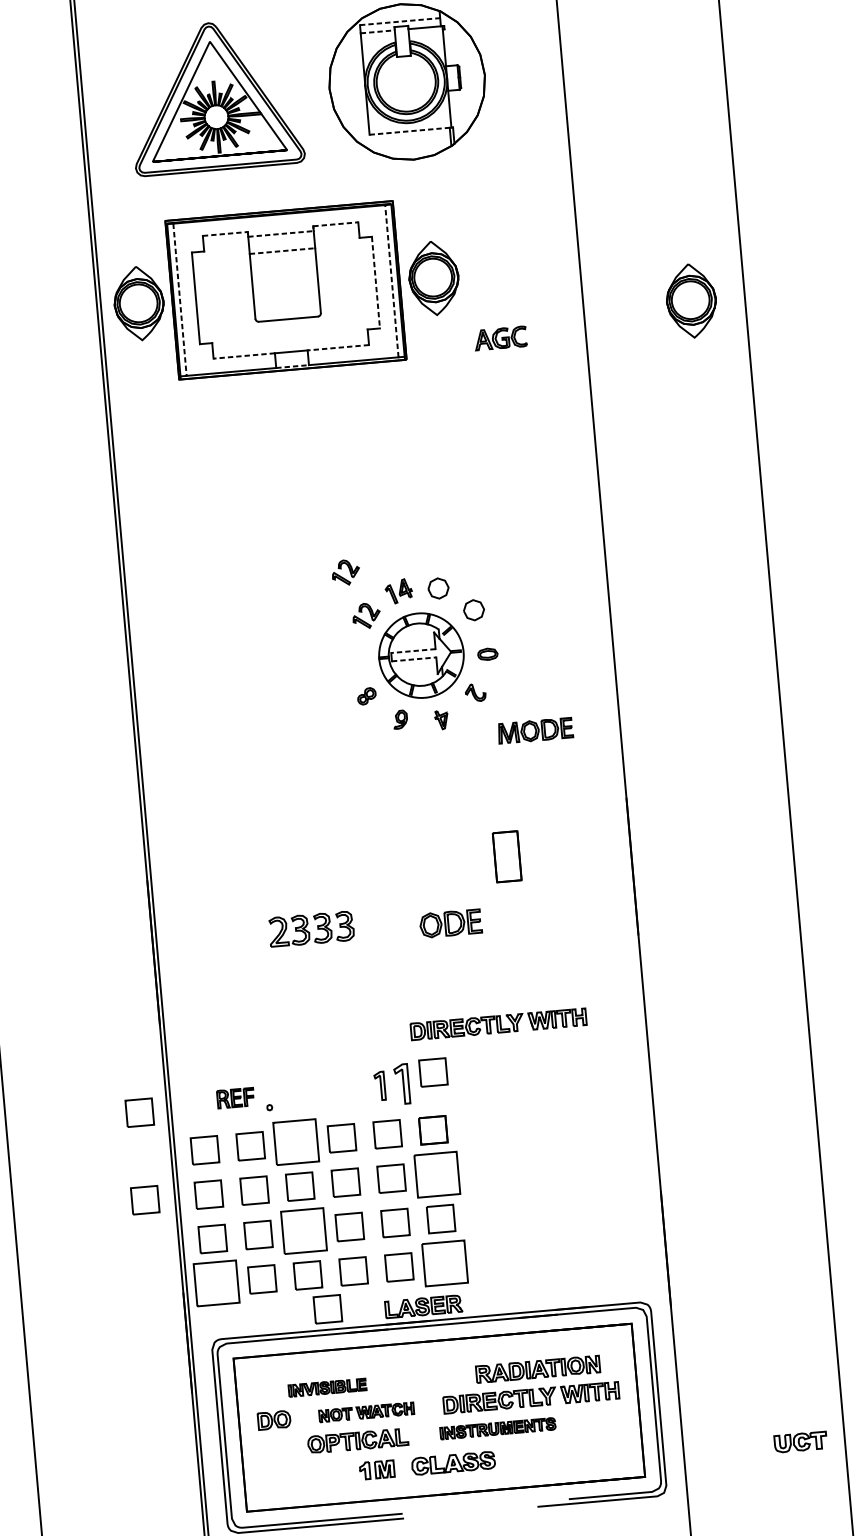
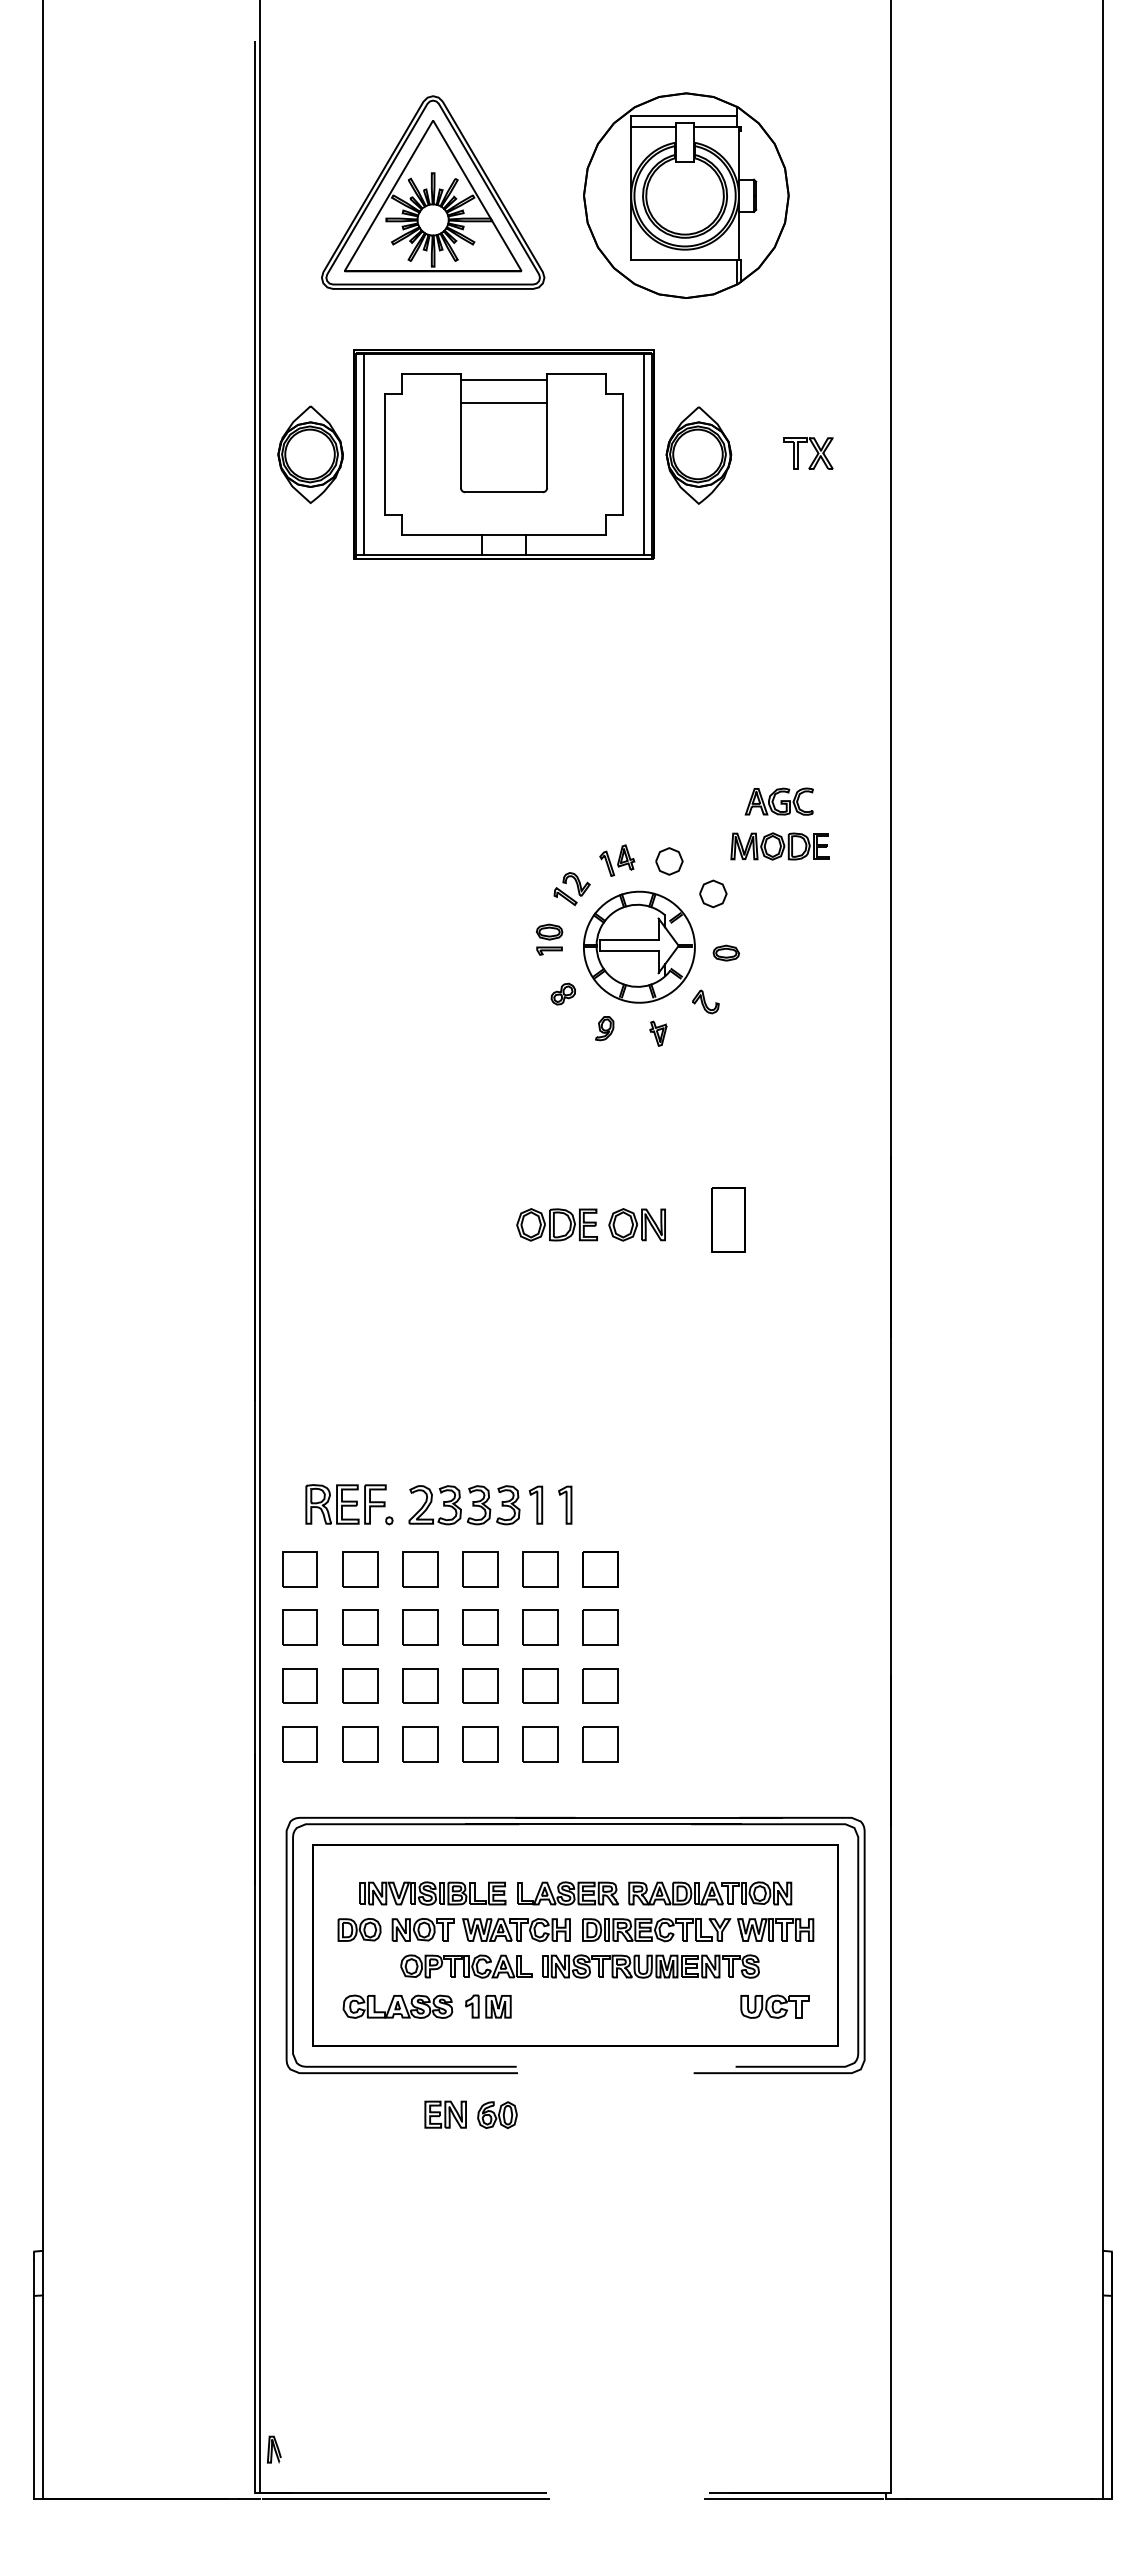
line: (399, 22) -> (683, 116), dashed -> solid
line: (378, 31) -> (654, 126), dashed -> solid
line: (410, 131) -> (685, 260), dashed -> solid
line: (335, 224) -> (576, 373), dashed -> solid
line: (225, 233) -> (431, 373), dashed -> solid
line: (281, 233) -> (504, 379), dashed -> solid
line: (282, 251) -> (504, 402), dashed -> solid
part: (521, 272) -> (814, 457), added
line: (391, 280) -> (643, 453), dashed -> solid
line: (375, 282) -> (622, 454), dashed -> solid
line: (180, 299) -> (364, 454), dashed -> solid
part: (691, 300) -> (1032, 514), removed
part: (500, 338) -> (778, 801), moved
line: (338, 347) -> (565, 535), dashed -> solid
line: (243, 356) -> (441, 535), dashed -> solid
line: (292, 366) -> (504, 554), dashed -> solid
part: (345, 572) -> (549, 830), removed
line: (412, 651) -> (628, 940), dashed -> solid
part: (352, 655) -> (549, 939), added
line: (414, 659) -> (629, 951), dashed -> solid
part: (535, 730) -> (779, 846), moved
part: (437, 866) -> (636, 1224), added
part: (450, 923) -> (556, 1224), moved
part: (311, 929) -> (464, 1505), moved
part: (498, 1024) -> (698, 1438), removed
part: (433, 1072) -> (607, 1493), removed
part: (402, 1083) -> (565, 1504), size x0.71
part: (235, 1098) -> (345, 1504), size x1.67
part: (139, 1112) -> (218, 1512), removed
part: (296, 1142) -> (420, 1569), size x0.62
part: (437, 1174) -> (600, 1627), size x0.62
part: (145, 1200) -> (216, 1627), removed
part: (304, 1230) -> (420, 1685), size x0.62
part: (444, 1263) -> (600, 1744), size x0.62
part: (216, 1283) -> (299, 1744), size x0.62
part: (423, 1306) -> (567, 1893), moved
part: (327, 1308) -> (442, 1790), removed
part: (327, 1387) -> (432, 1893), size x1.43
part: (366, 1412) -> (480, 1930), size x1.43
part: (497, 1428) -> (650, 1966), size x1.43
part: (800, 1442) -> (774, 2006), moved
part: (453, 1463) -> (397, 2006), moved

